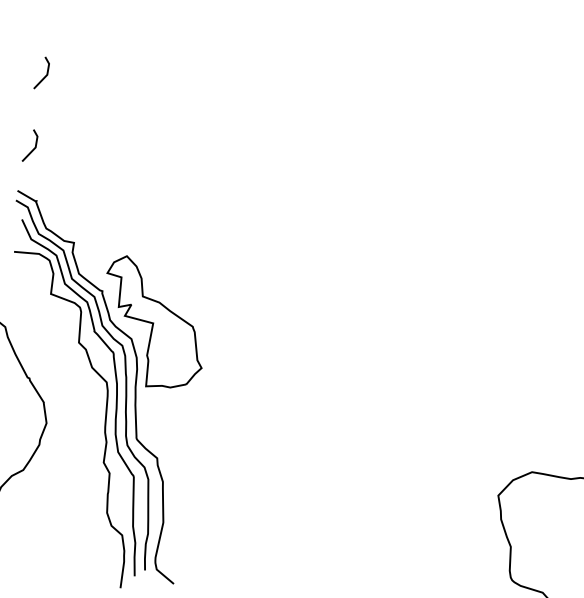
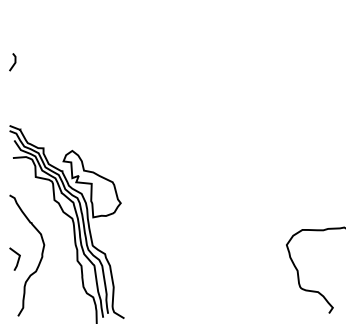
line: (31, 148) -> (13, 102), removed

